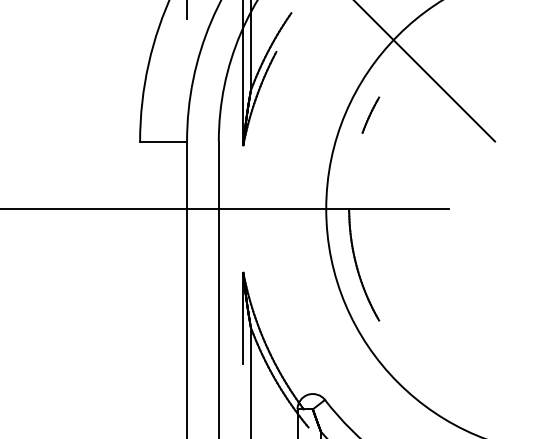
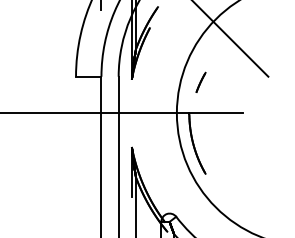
line: (369, 113) -> (200, 81), moved

